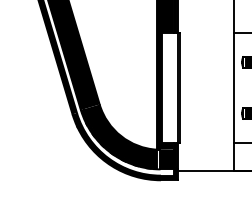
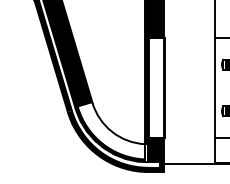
fill: (119, 135) -> (110, 131), removed

